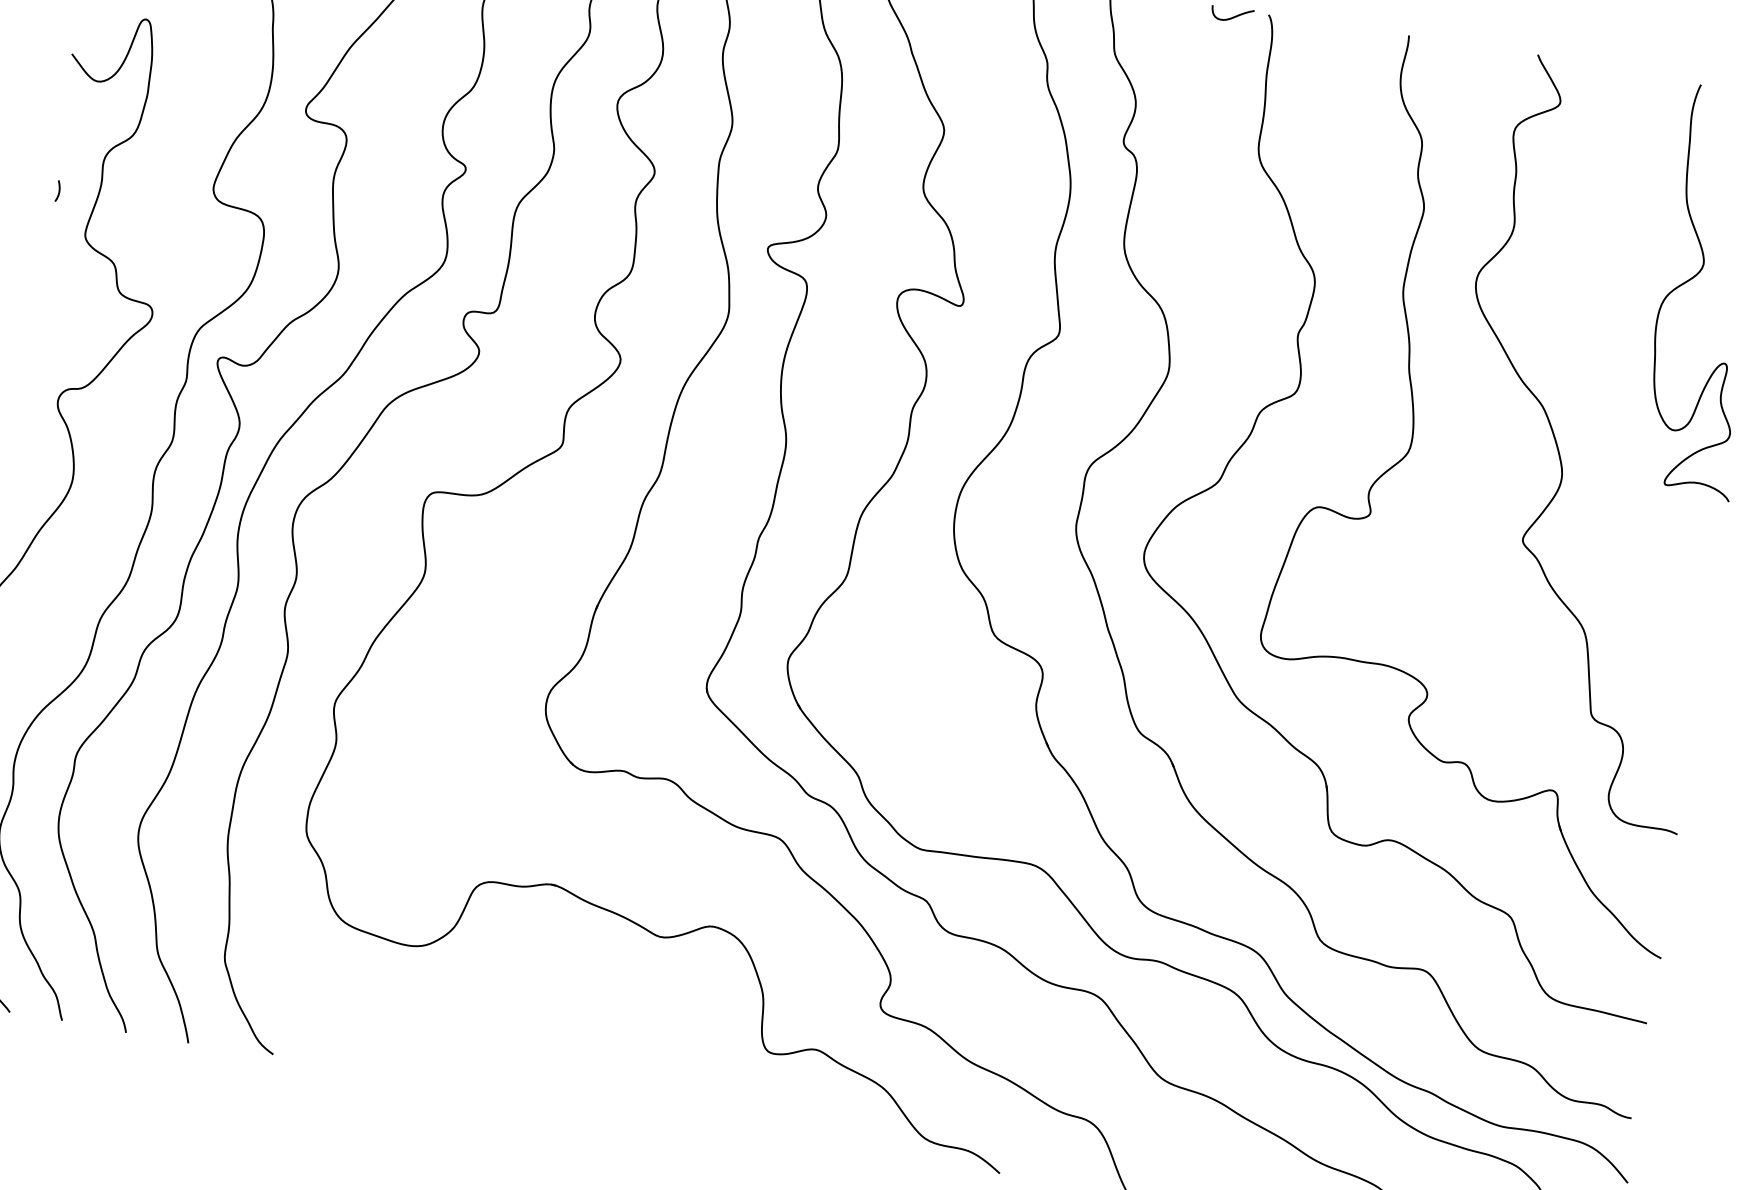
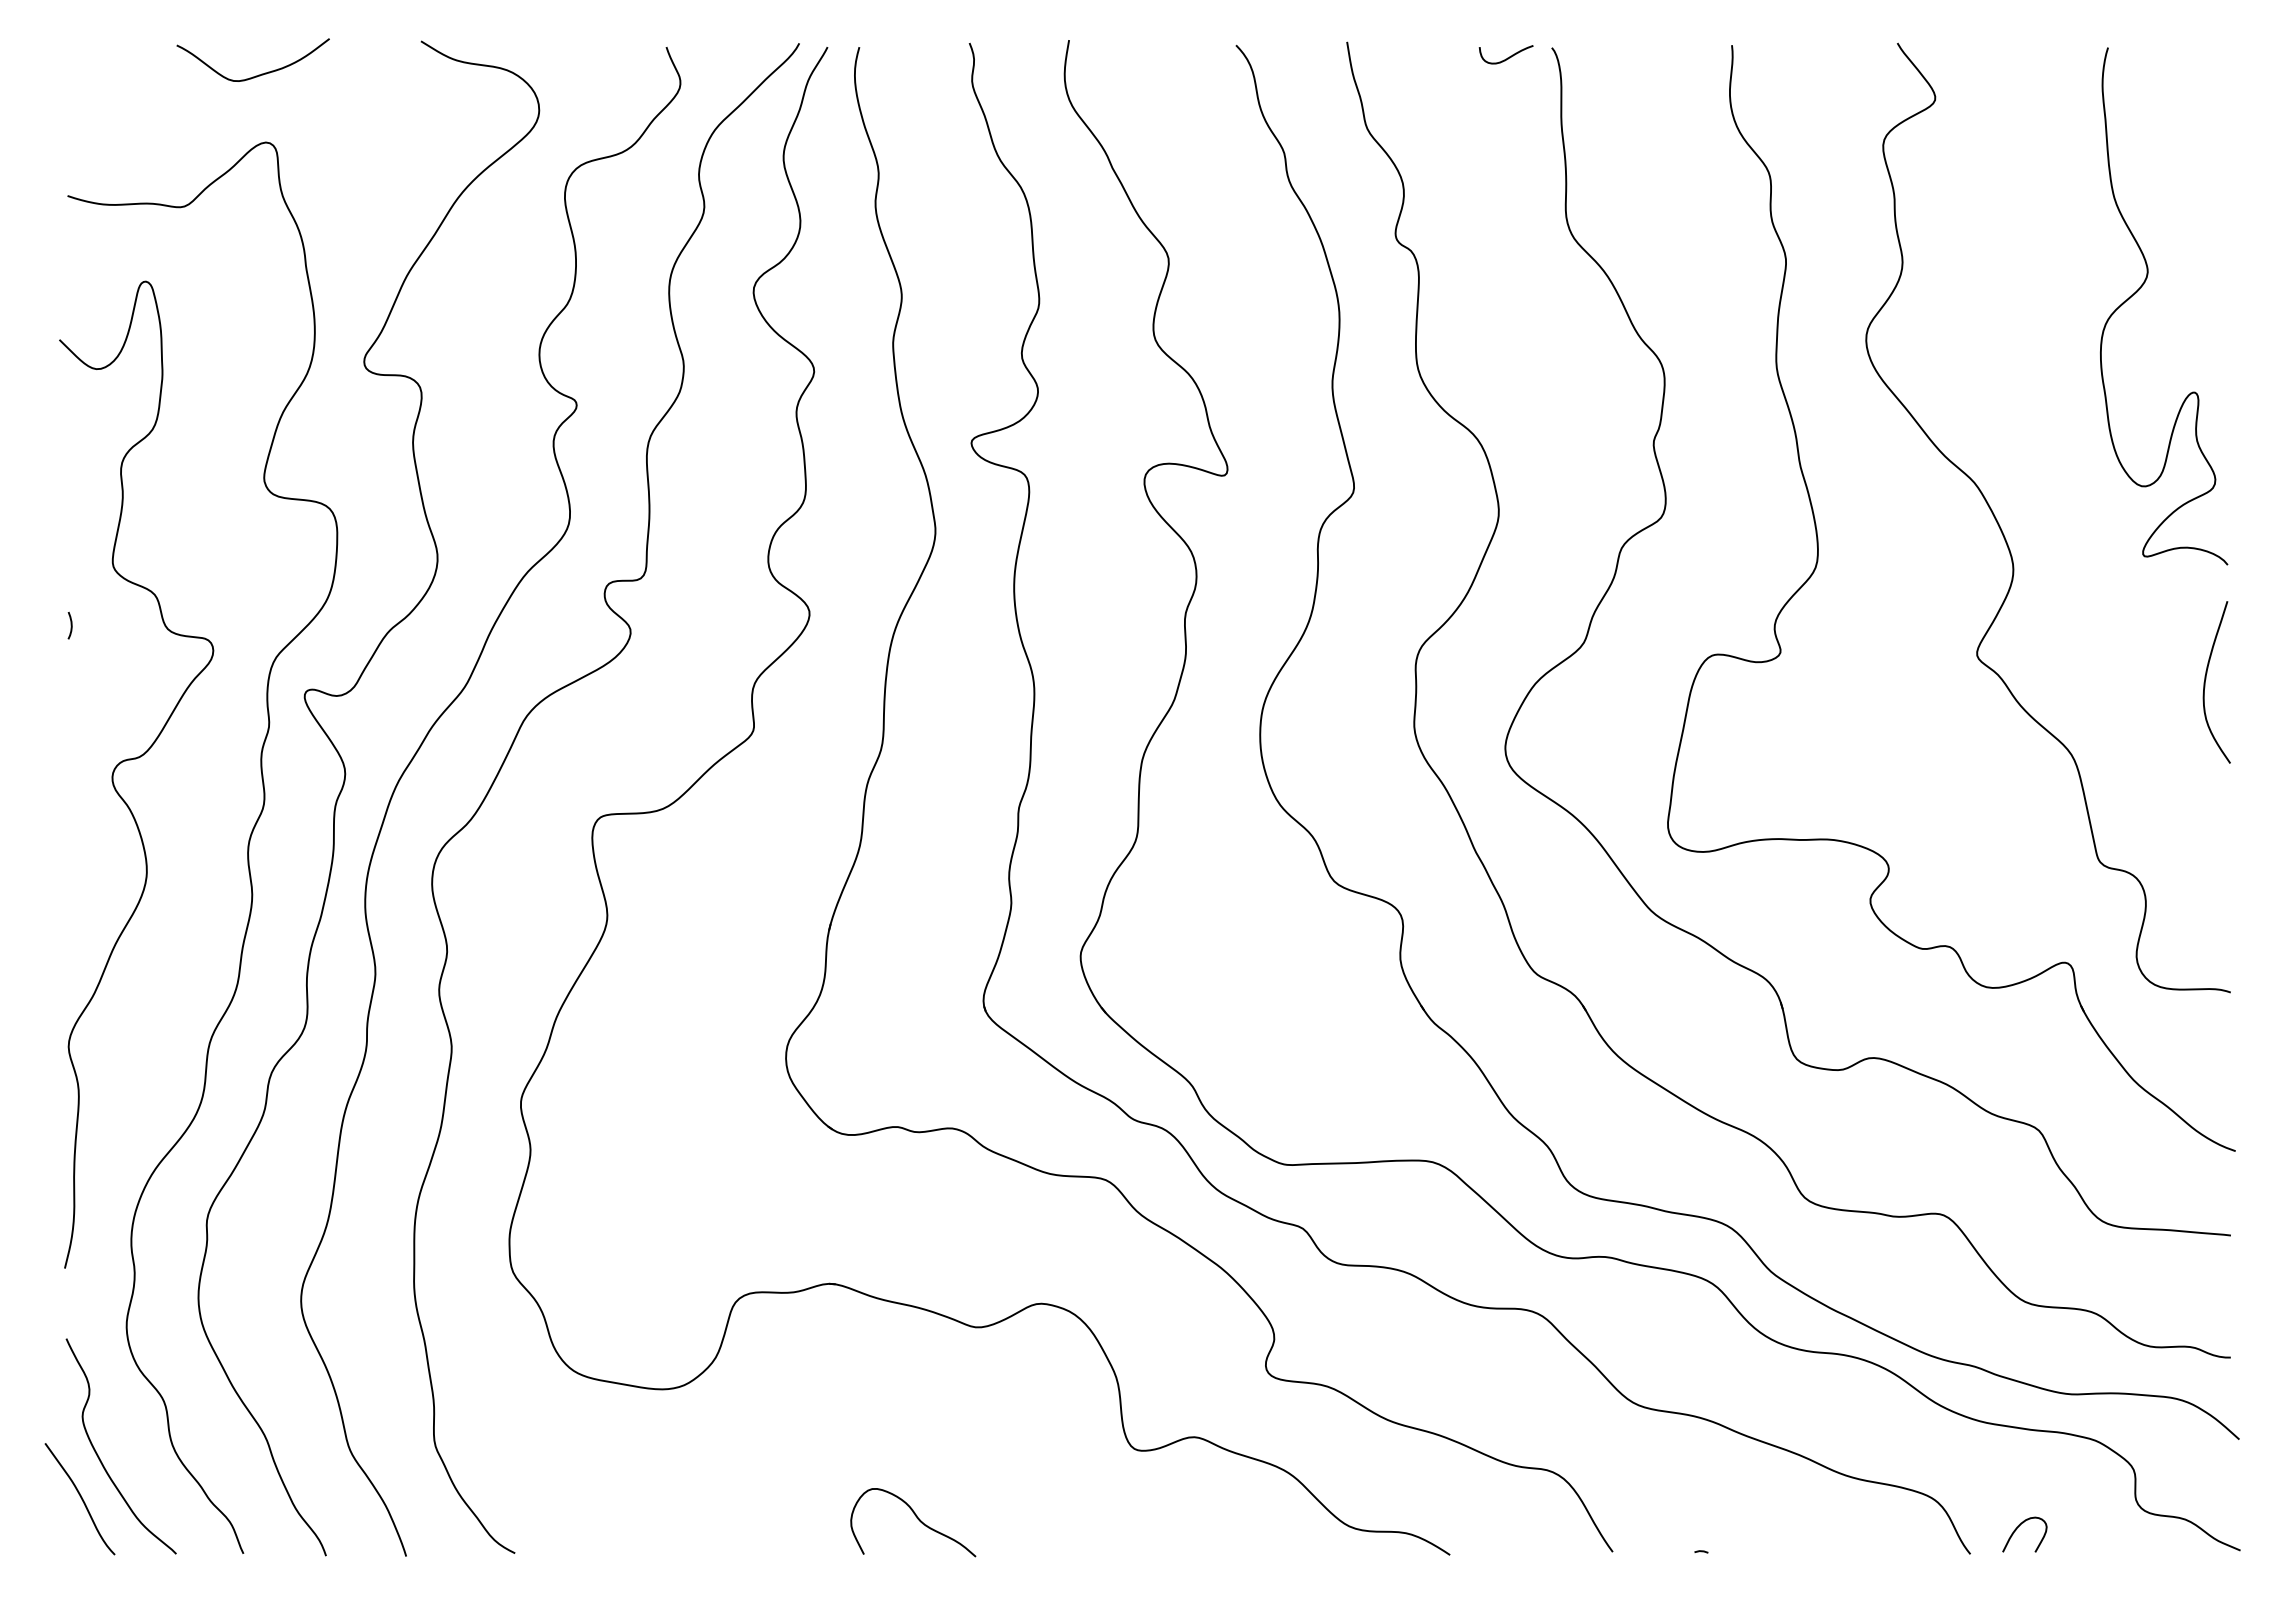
curve: (58, 191) -> (70, 625), moved
curve: (1698, 588) -> (2206, 679), added
curve: (590, 1078) -> (917, 1519), added

